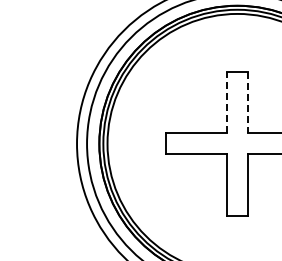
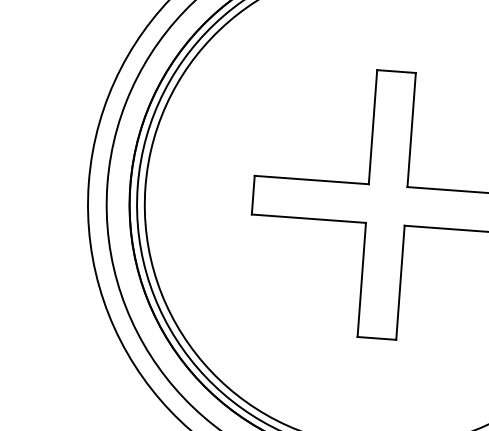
line: (227, 102) -> (373, 126), dashed -> solid
line: (247, 102) -> (410, 129), dashed -> solid

